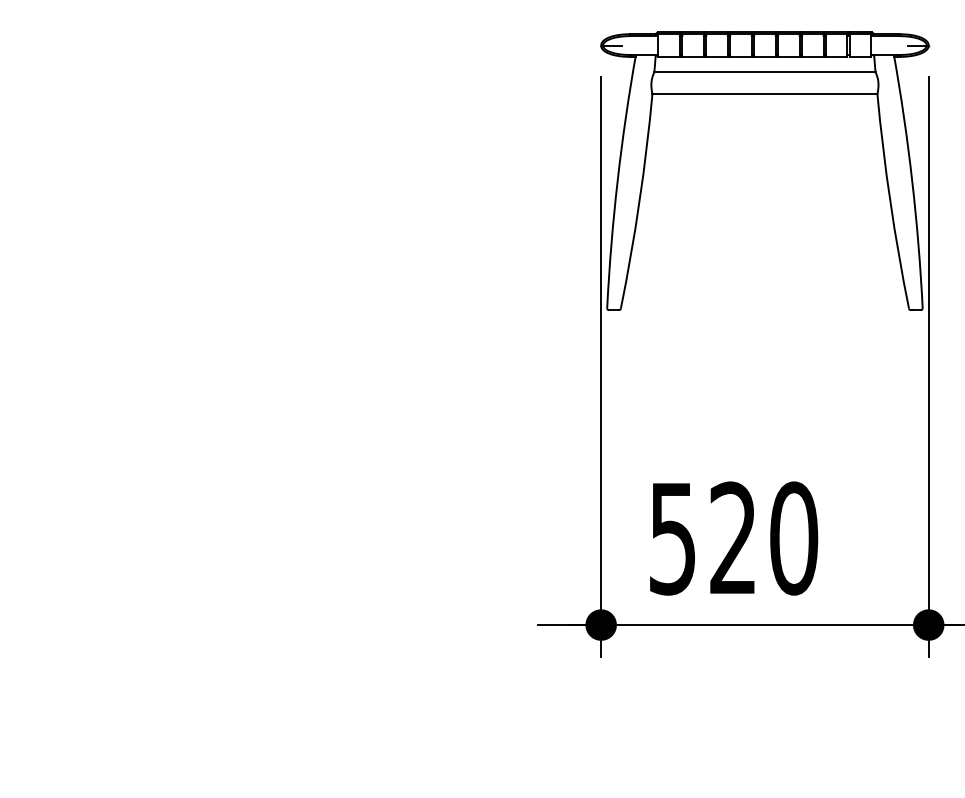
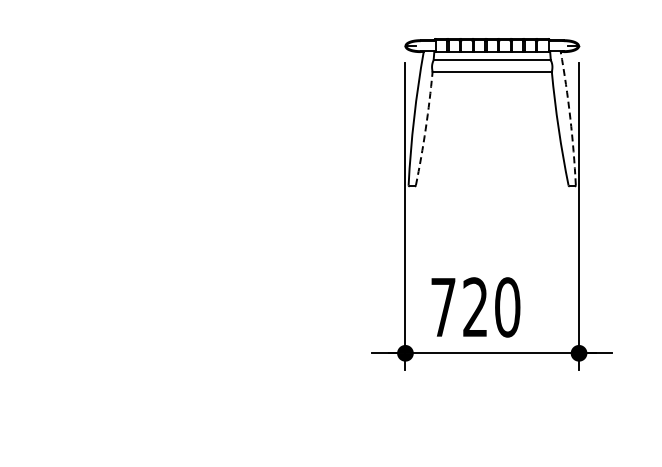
arc: (912, 182) -> (570, 118), solid -> dashed
arc: (639, 202) -> (425, 129), solid -> dashed
text: (672, 538) -> (443, 307), 520 -> 720

